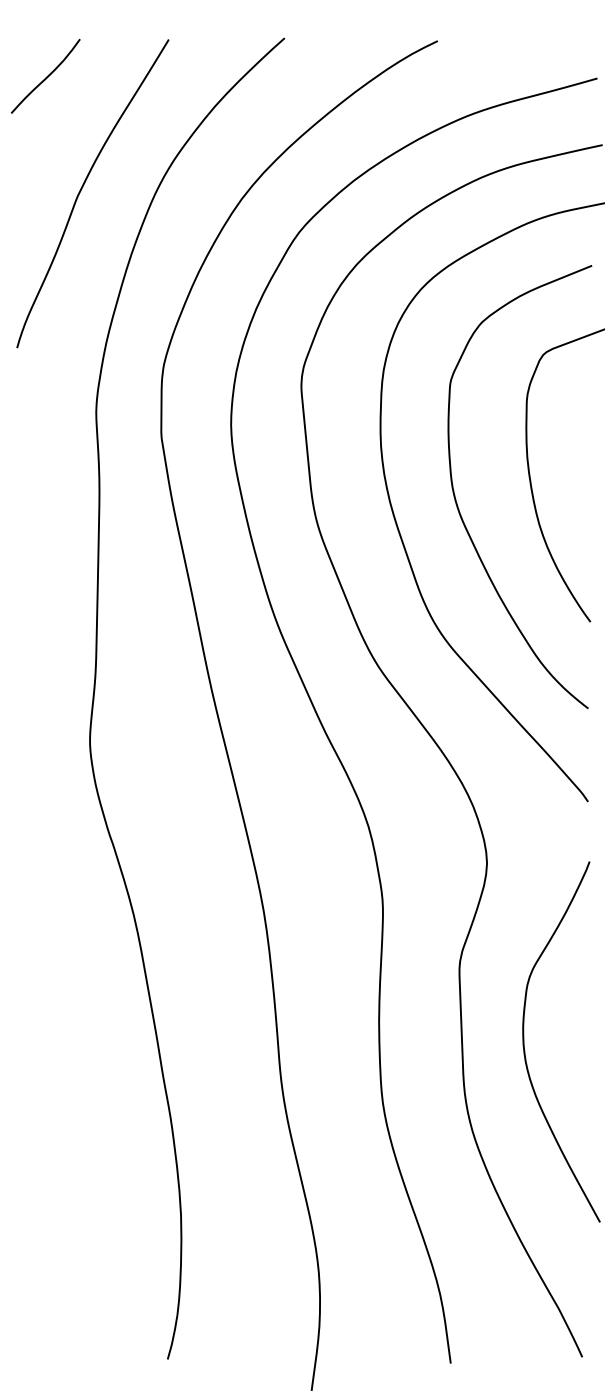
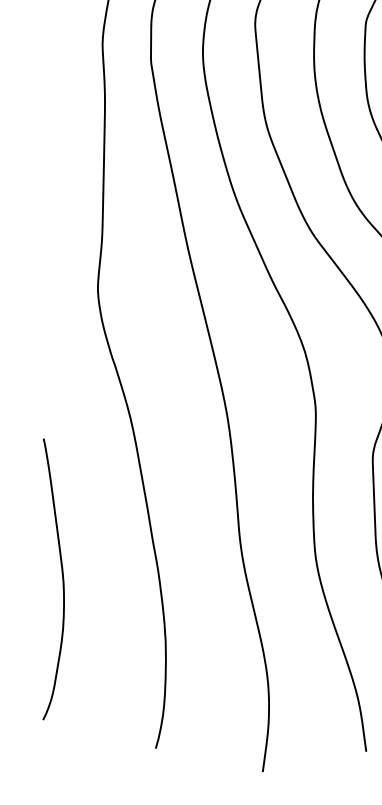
curve: (42, 1131) -> (62, 579), added

